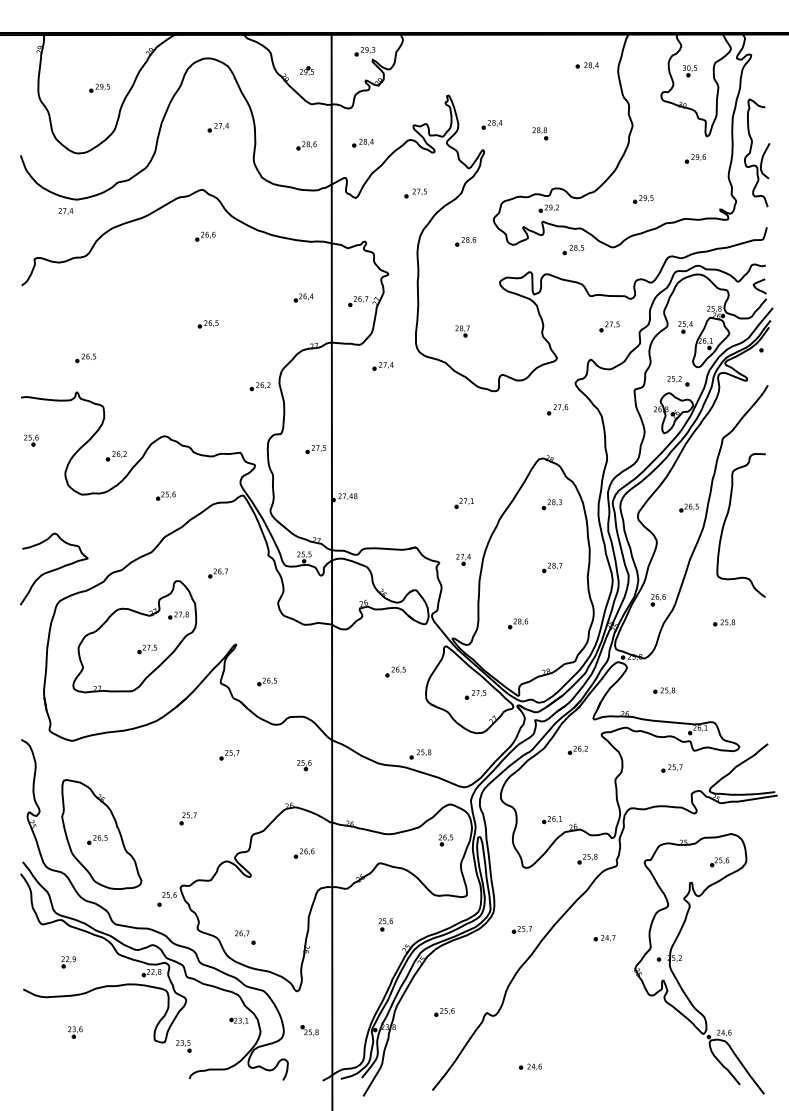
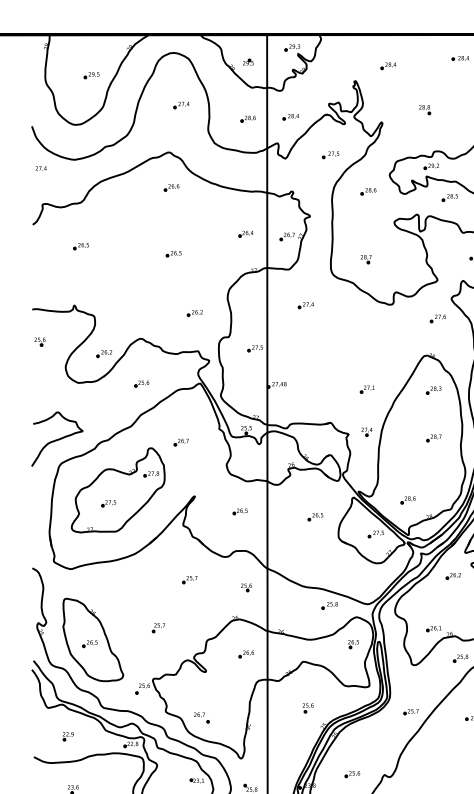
part: (491, 124) -> (388, 65), moved
text: (65, 211) -> (40, 168), moved
part: (85, 358) -> (80, 246), moved
part: (382, 366) -> (305, 305), moved
part: (259, 386) -> (194, 313), moved
part: (518, 623) -> (408, 500), moved
part: (146, 649) -> (108, 503), moved
part: (266, 681) -> (239, 511), moved
part: (420, 754) -> (329, 605), moved

